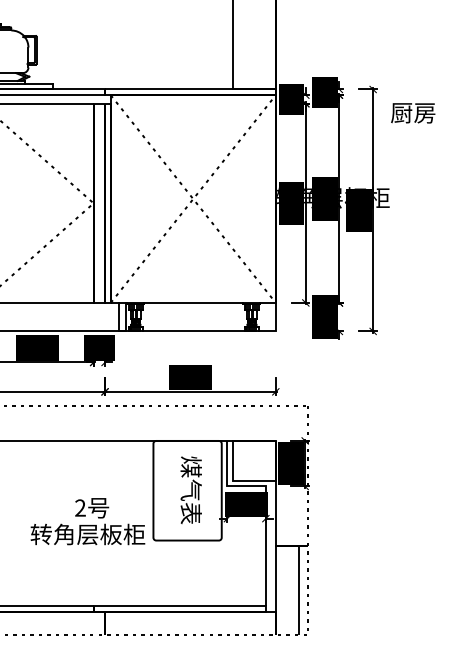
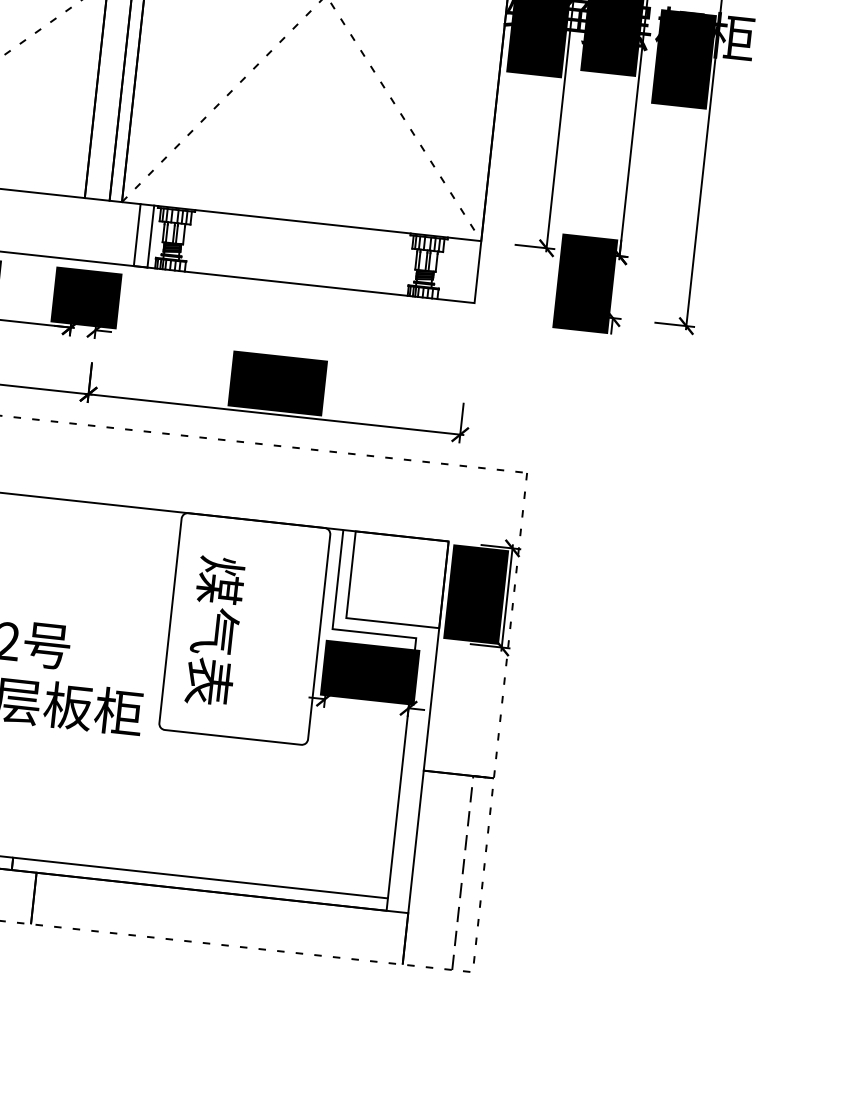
text: (190, 489) -> (213, 629), moved
line: (298, 584) -> (464, 859), solid -> dashed

